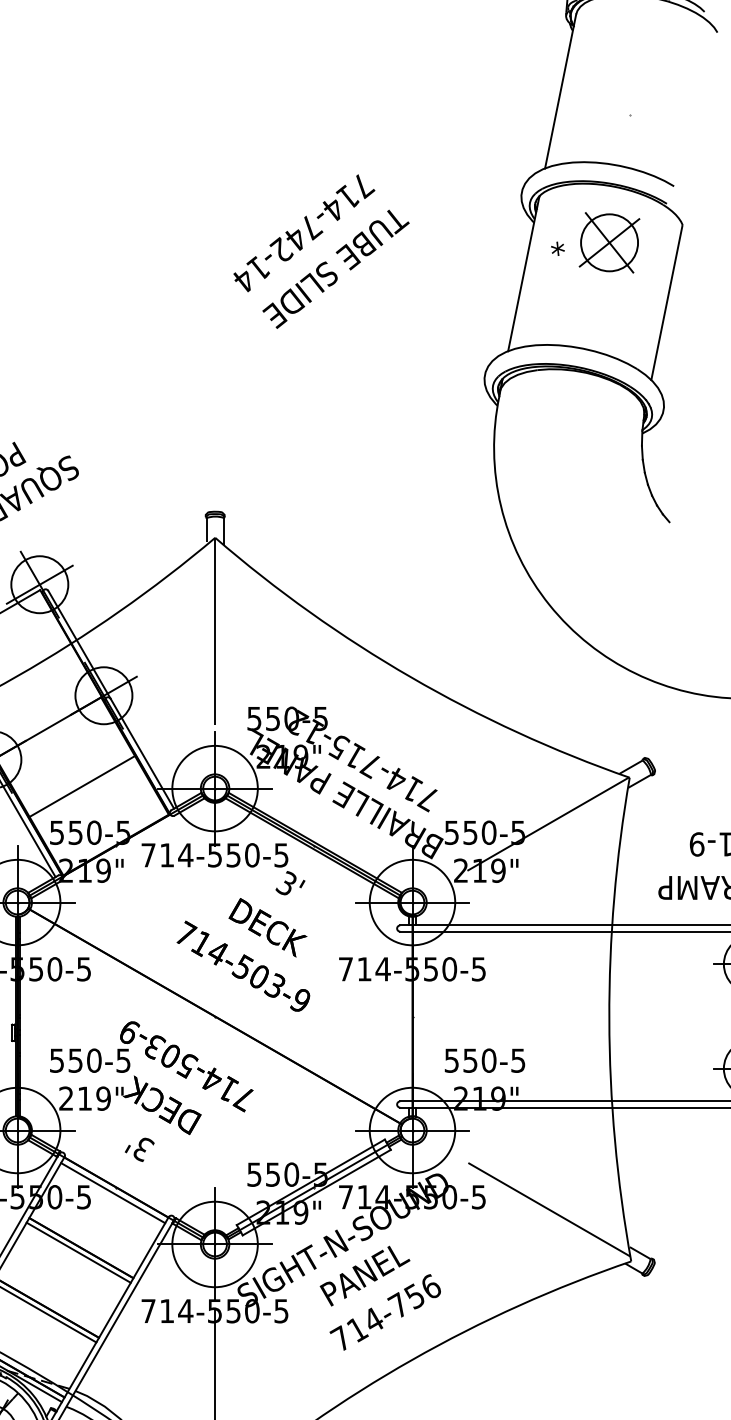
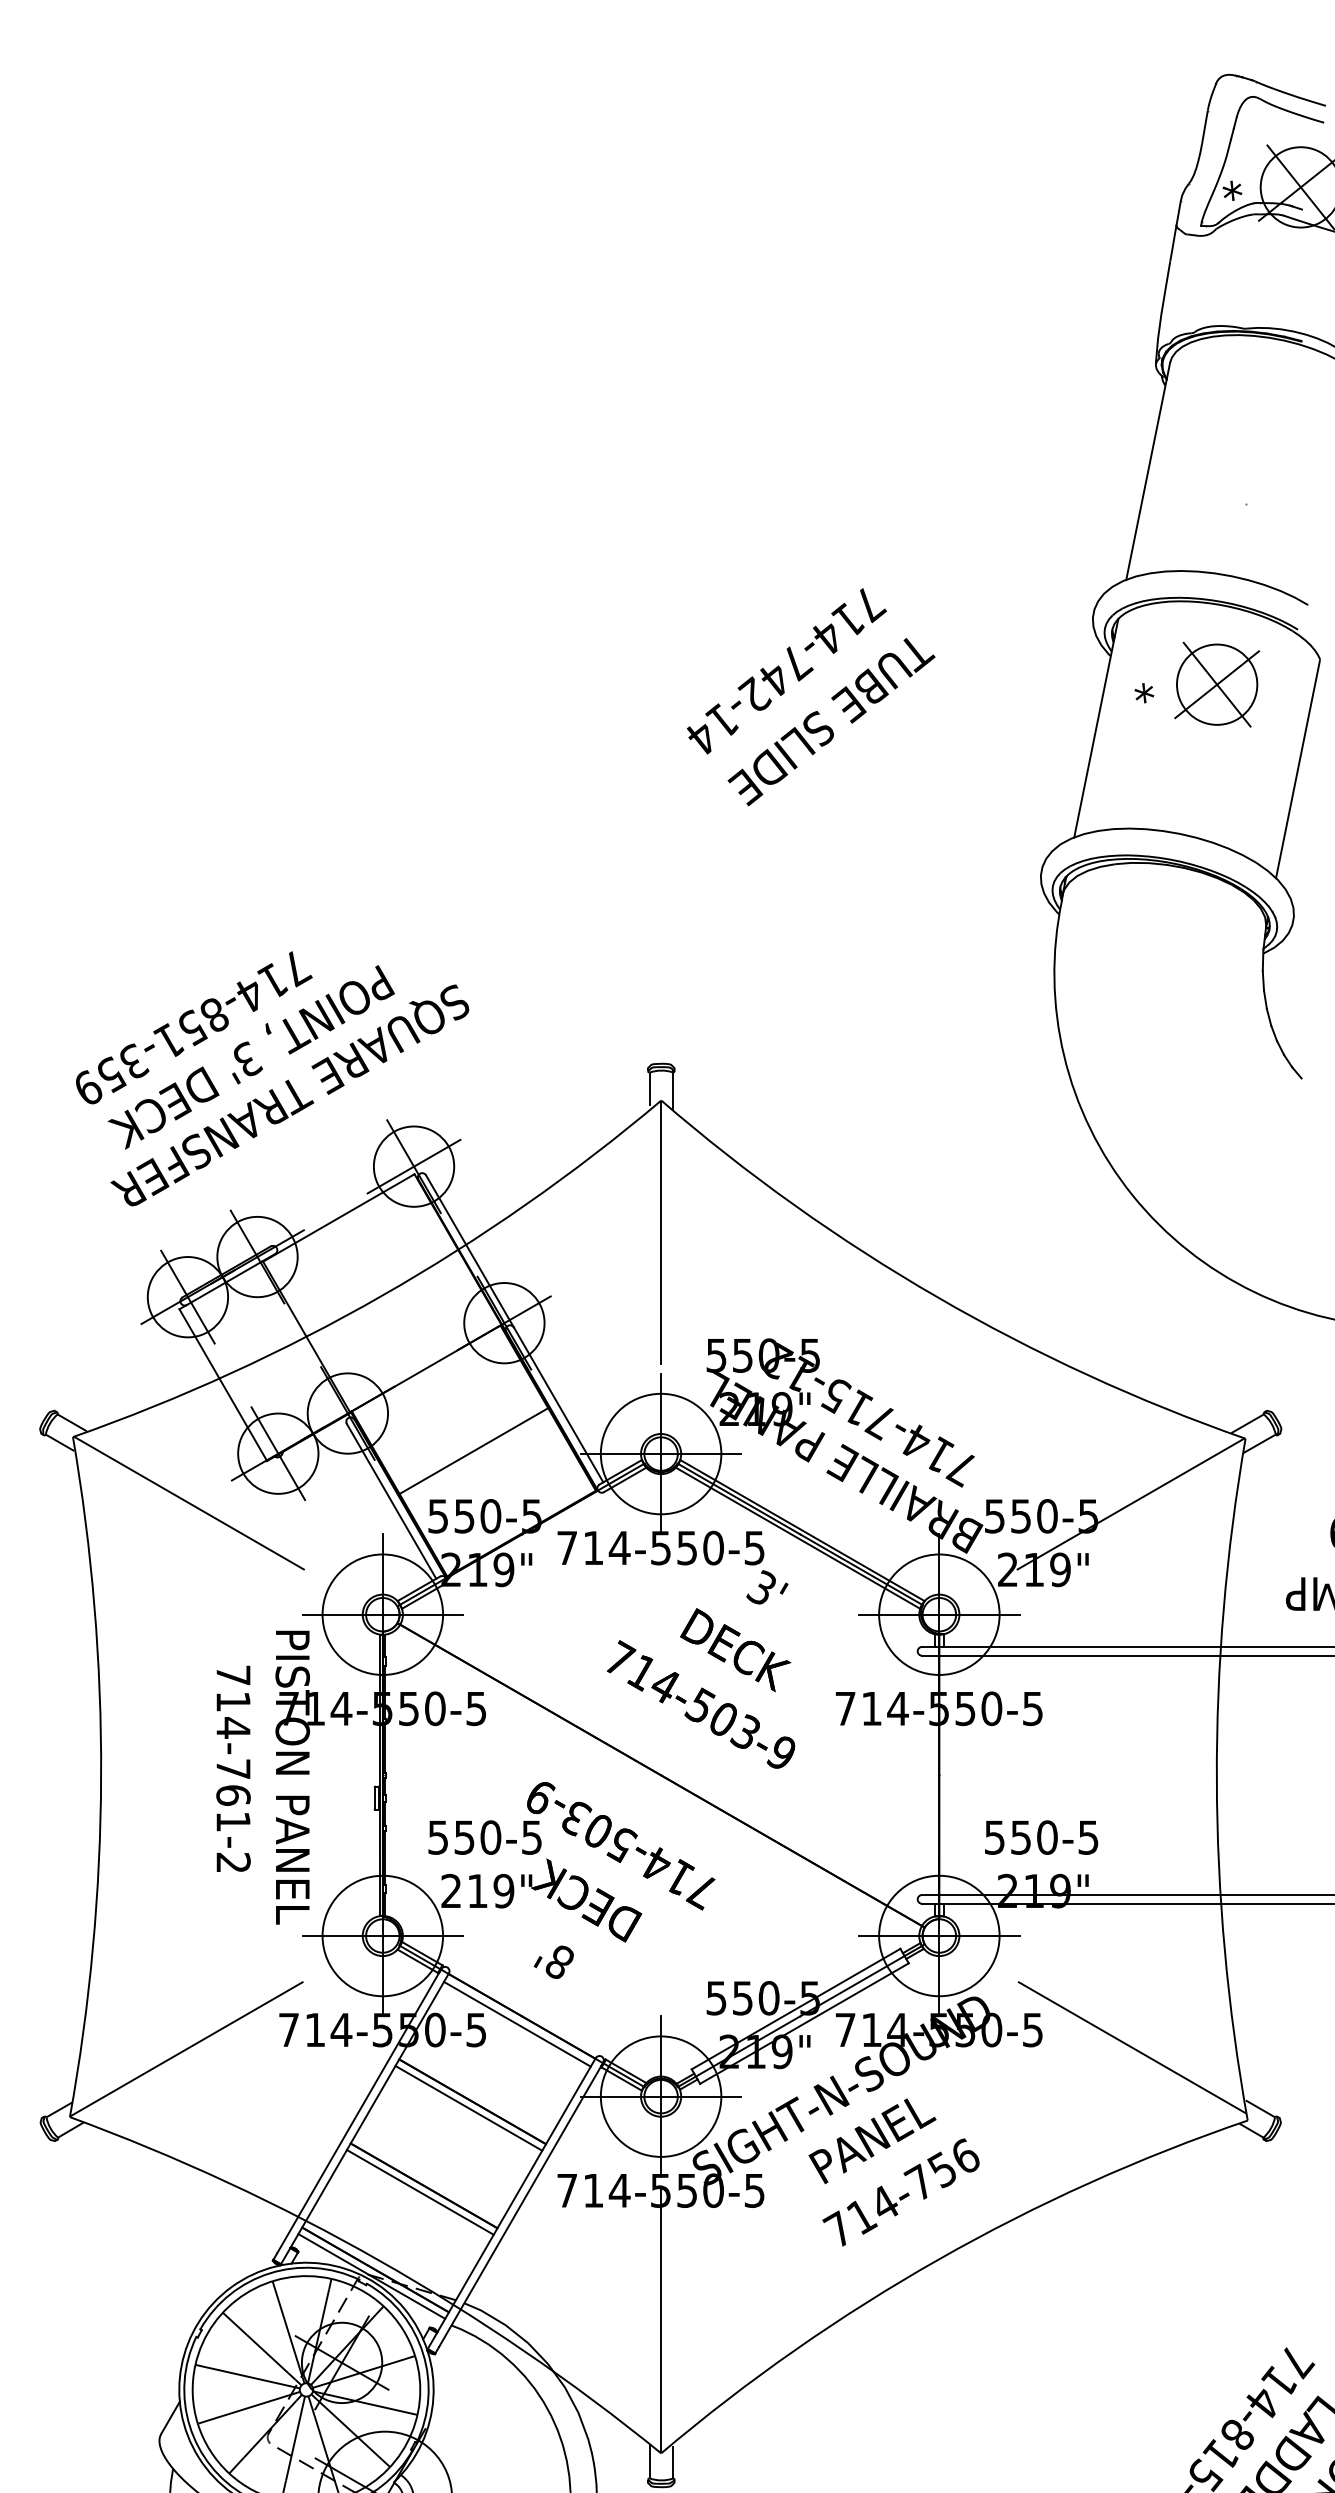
text: (143, 1149) -> (560, 1962), 3' -> 8'

